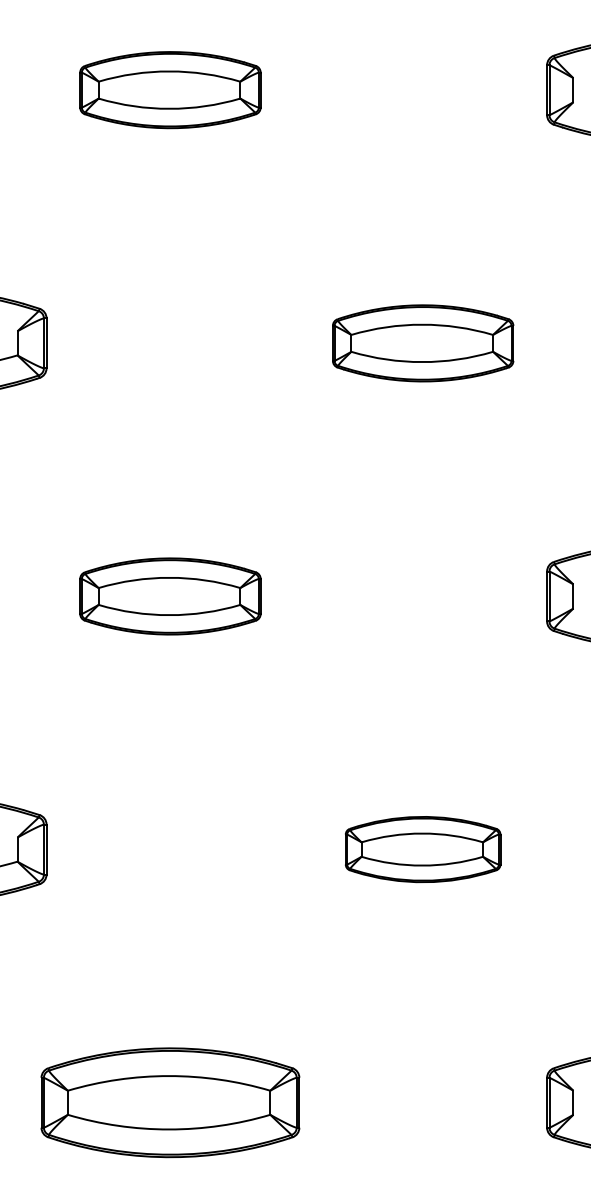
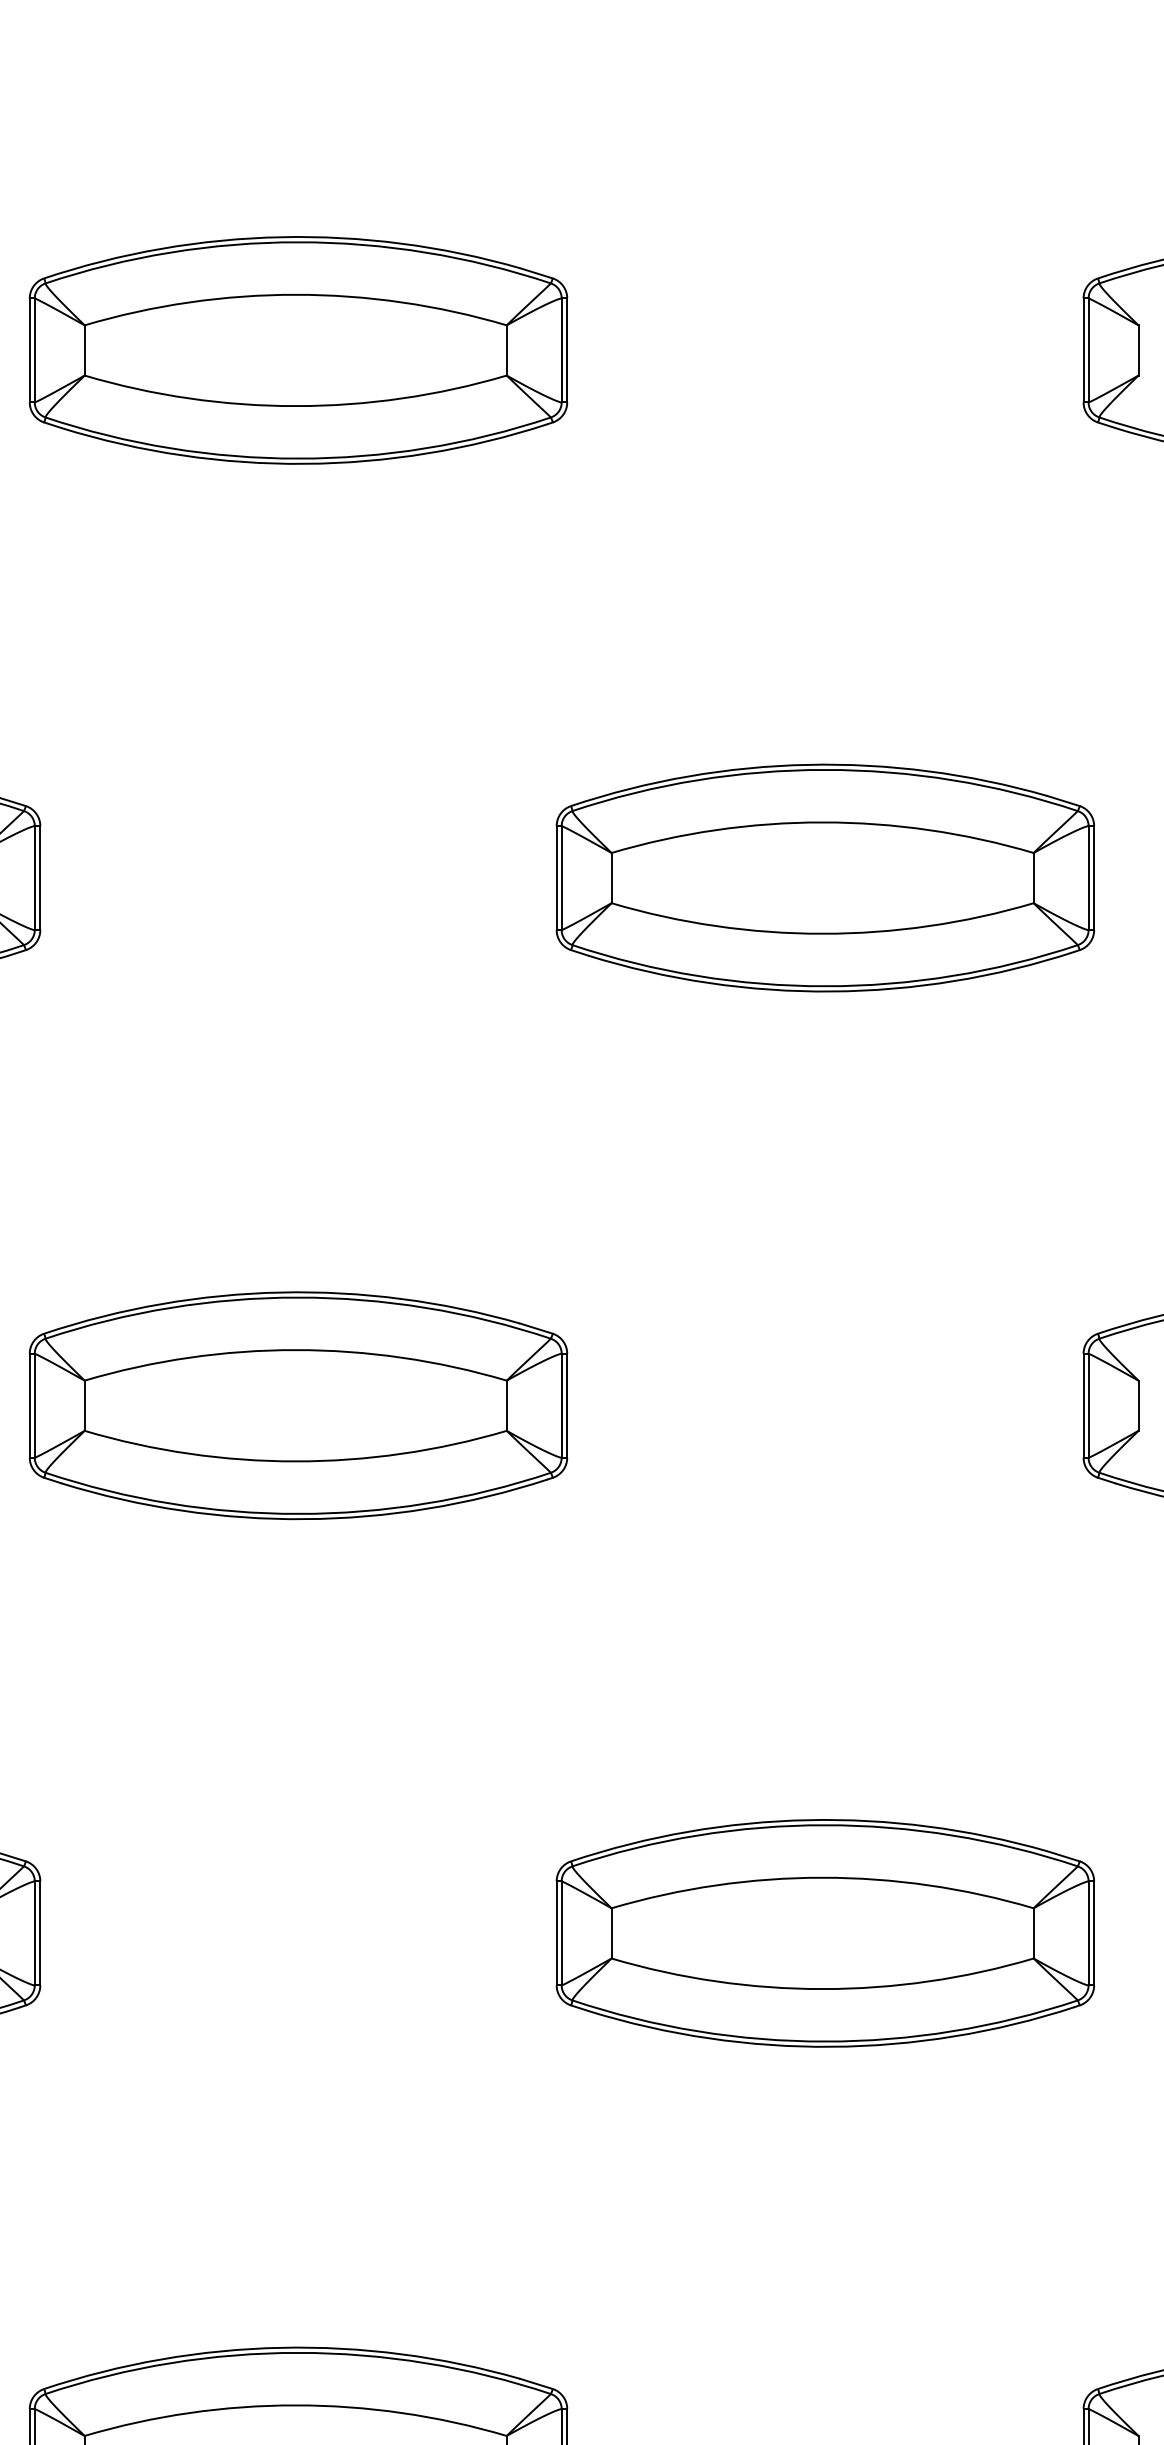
part: (170, 89) -> (298, 348), size x1.43
part: (422, 343) -> (823, 878), size x1.43
part: (170, 596) -> (298, 1405), size x1.43
part: (422, 849) -> (823, 1933), size x1.67

